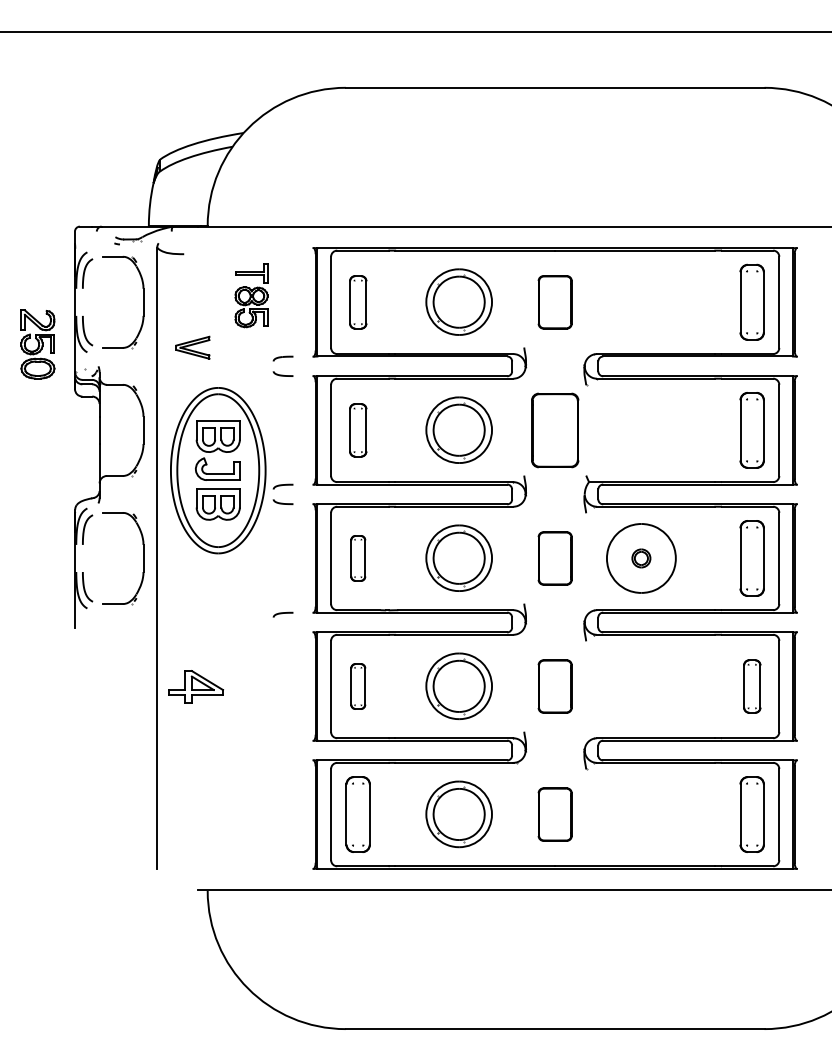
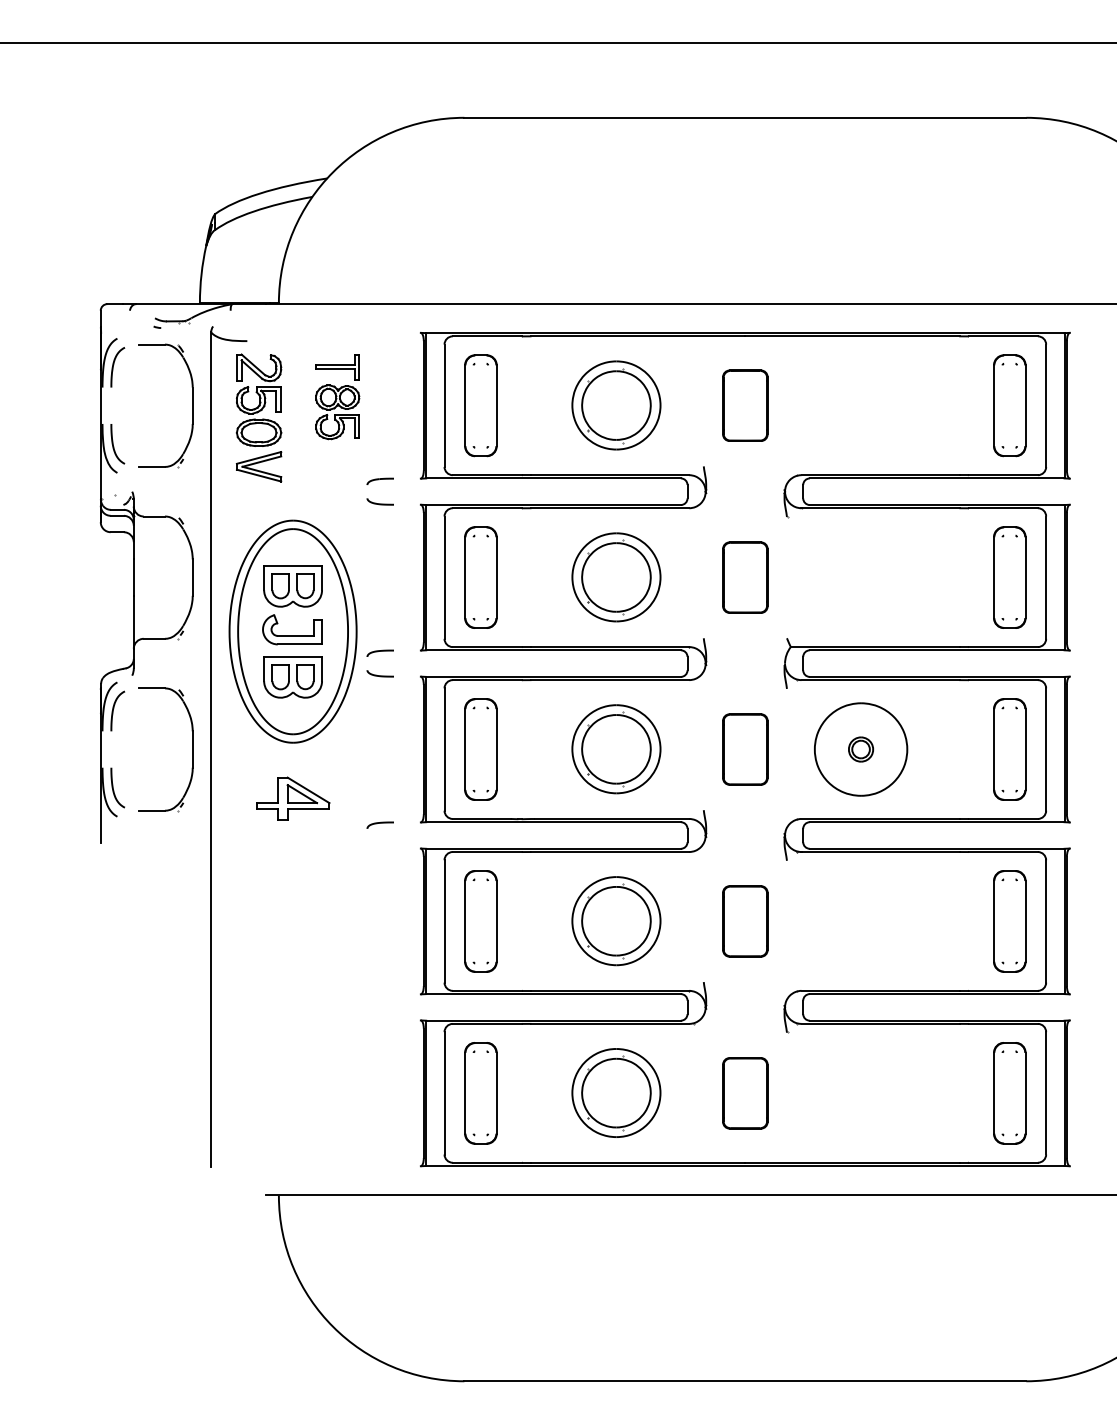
part: (357, 302) -> (480, 405), size x1.43
part: (37, 343) -> (258, 399), moved
part: (357, 430) -> (480, 577), size x1.43
part: (555, 430) -> (745, 577), size x0.71
part: (357, 558) -> (480, 749), size x1.67
part: (196, 686) -> (293, 798), moved
part: (357, 686) -> (480, 921), size x1.67
part: (751, 686) -> (1009, 921), size x1.43

